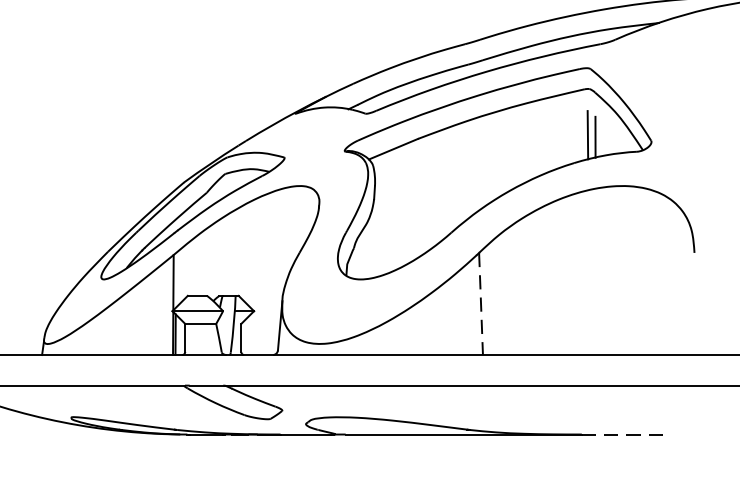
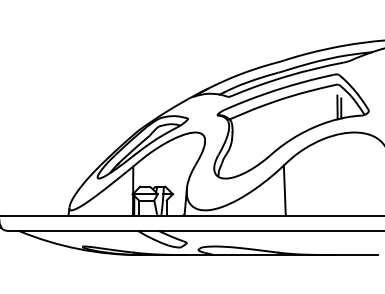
line: (480, 305) -> (284, 191), dashed -> solid
line: (626, 435) -> (356, 255), dashed -> solid

